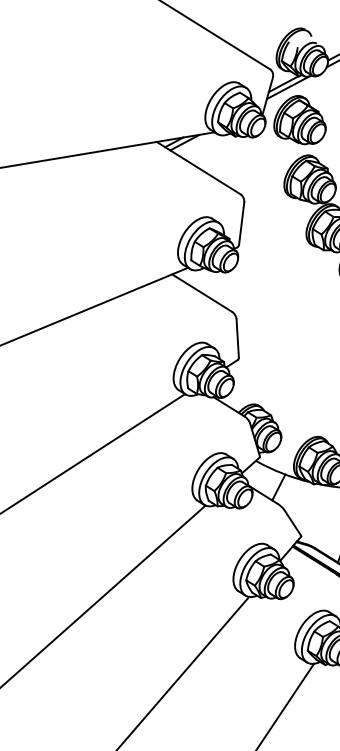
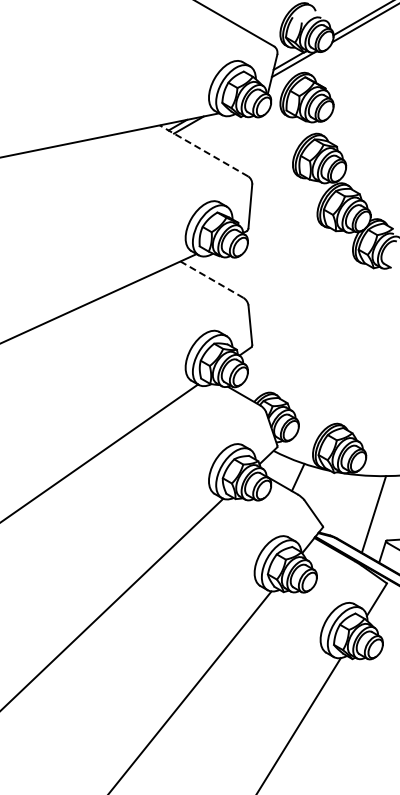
line: (198, 167) -> (203, 150), solid -> dashed
line: (201, 292) -> (211, 279), solid -> dashed

